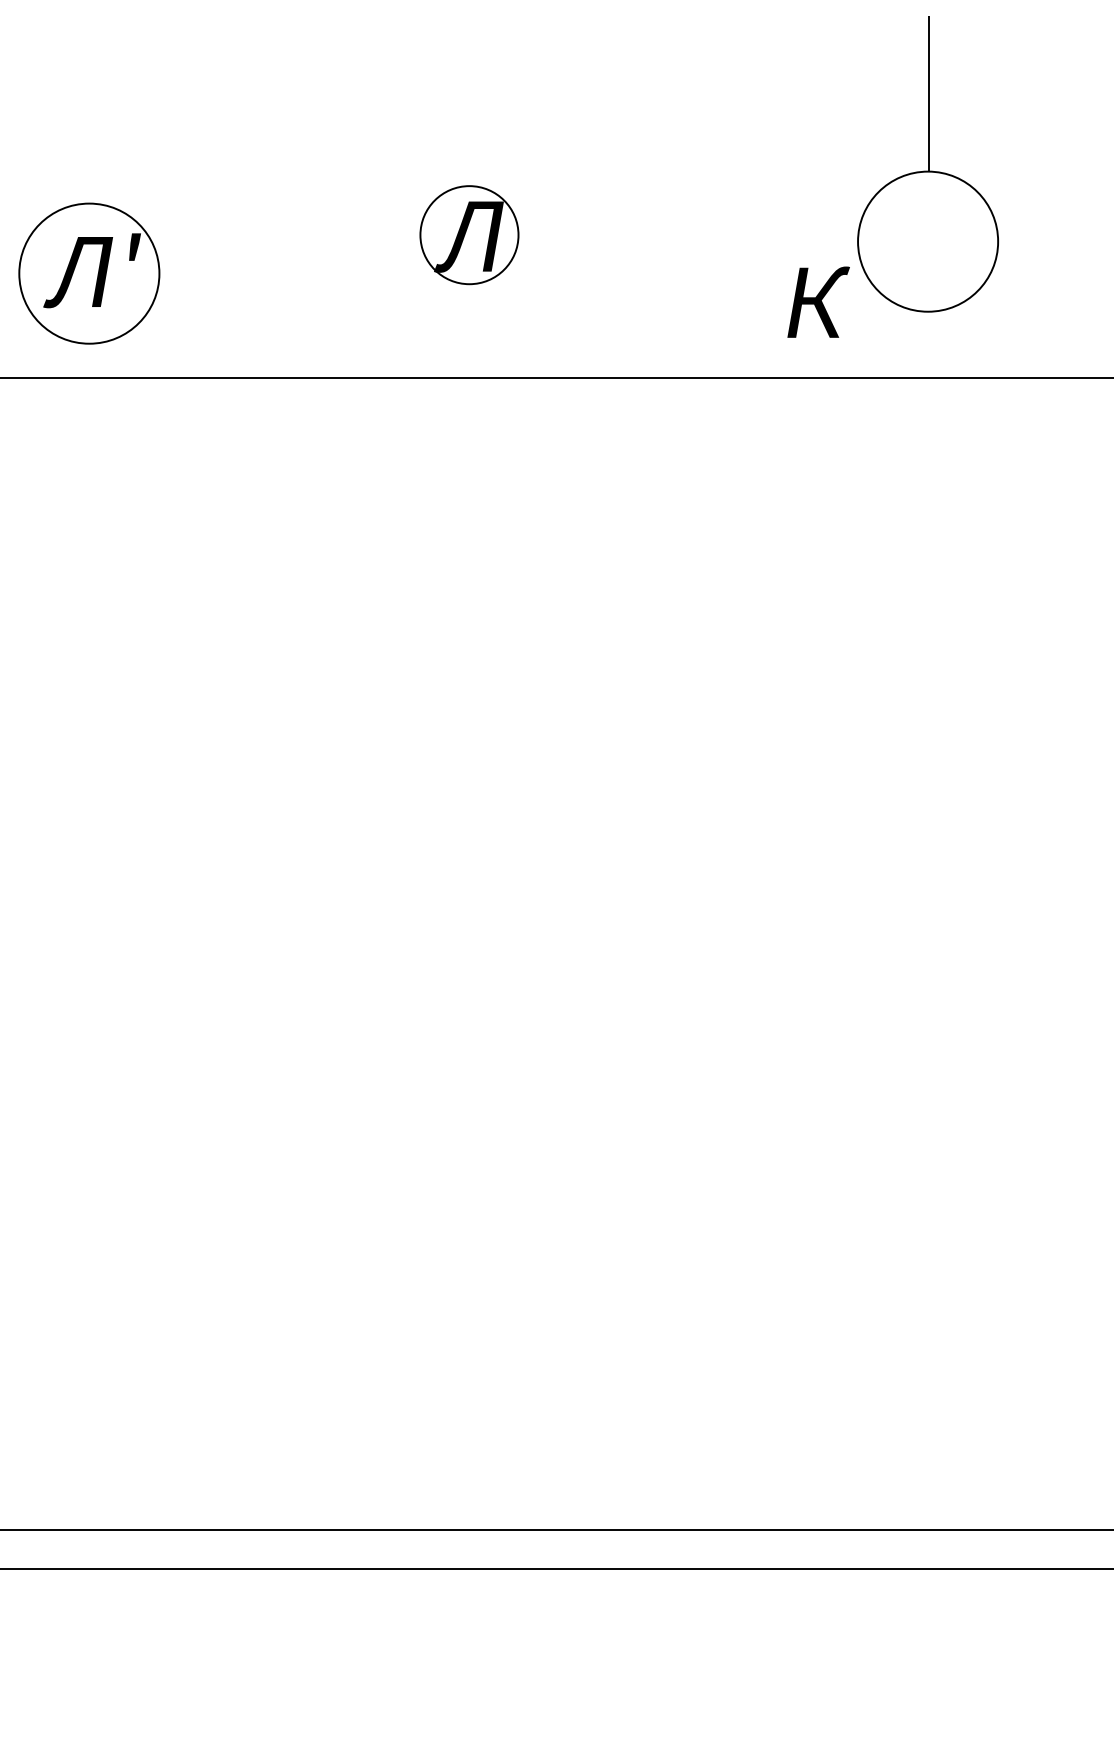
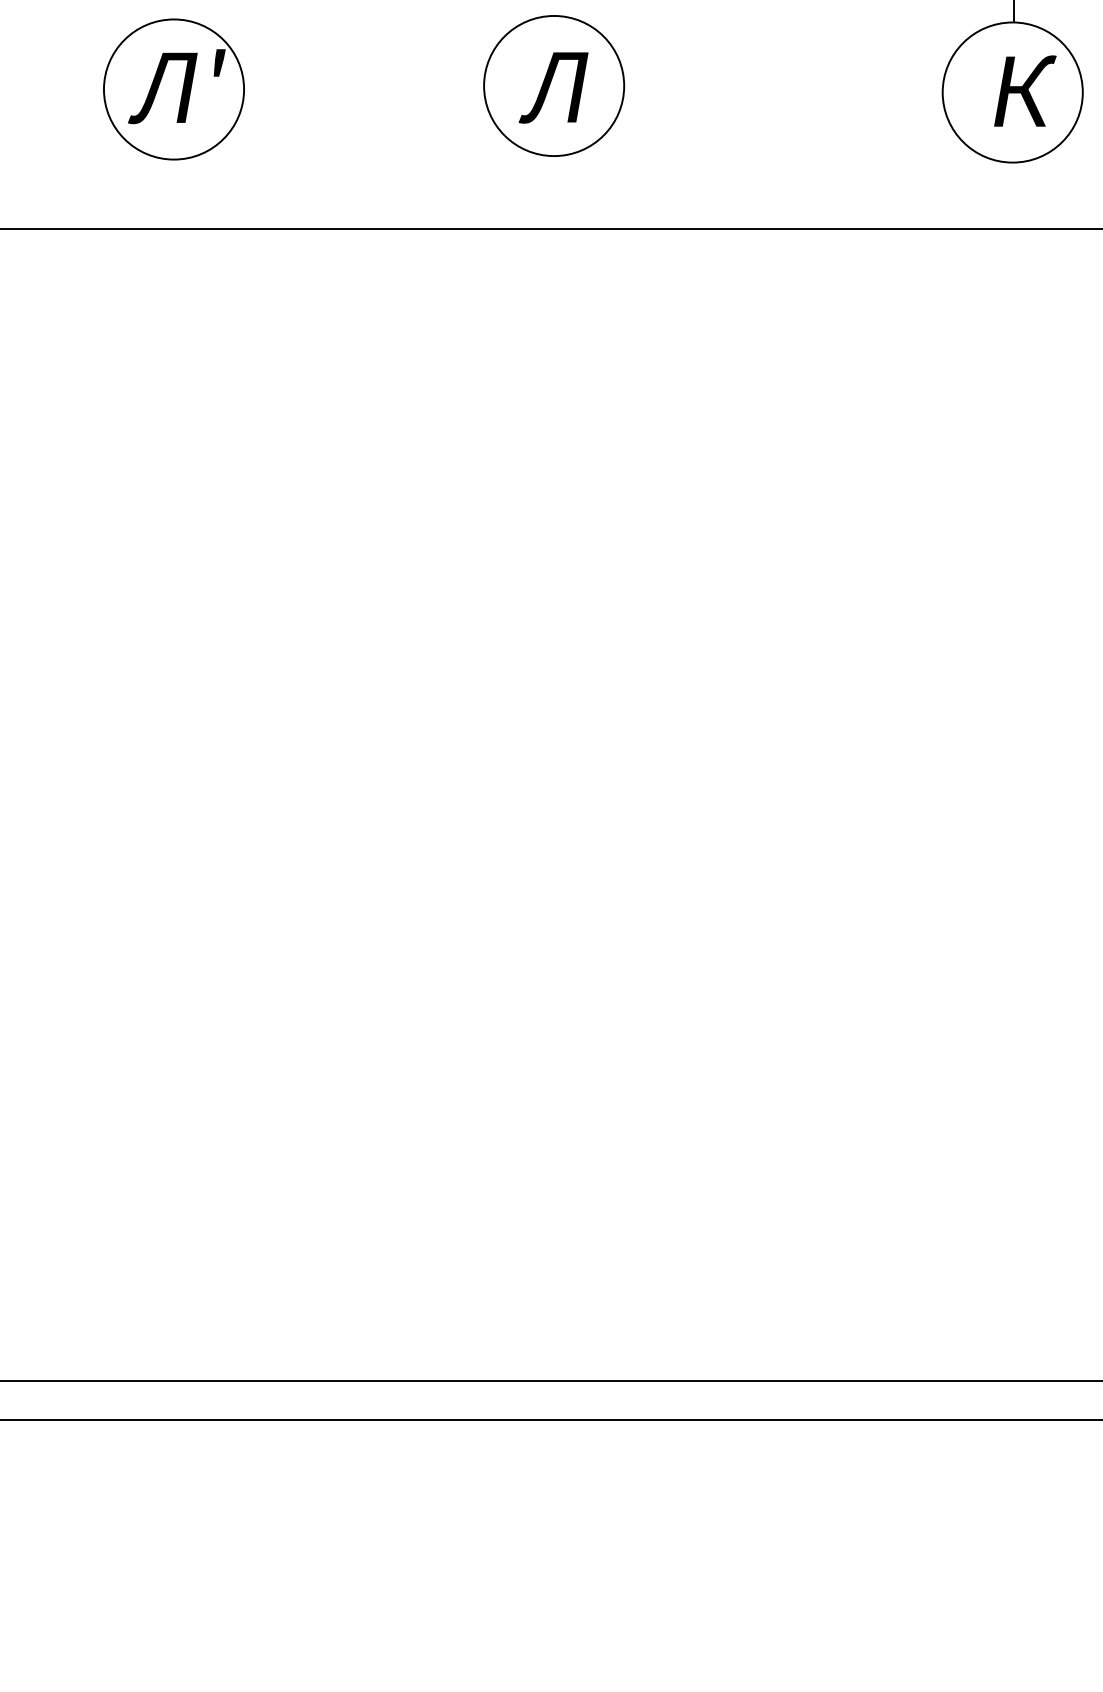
circle: (469, 235) -> (554, 86), size x1.43
part: (89, 273) -> (174, 89), moved
text: (818, 301) -> (1025, 90), moved

